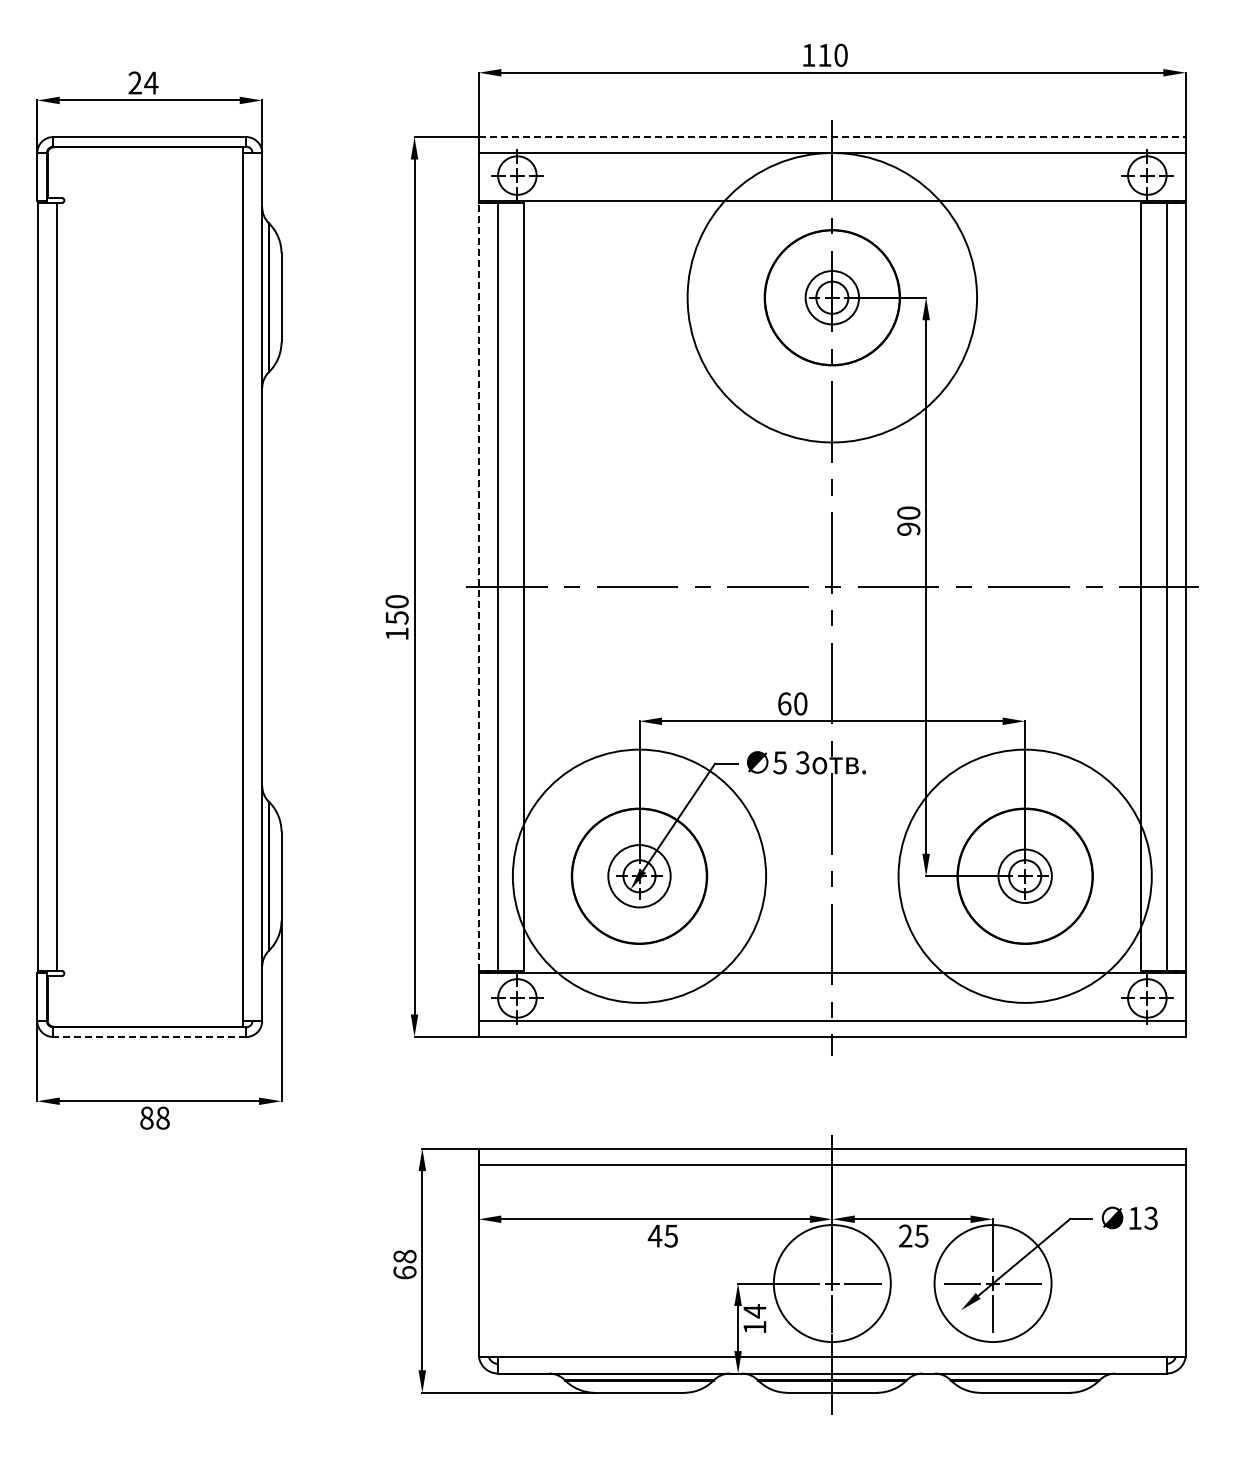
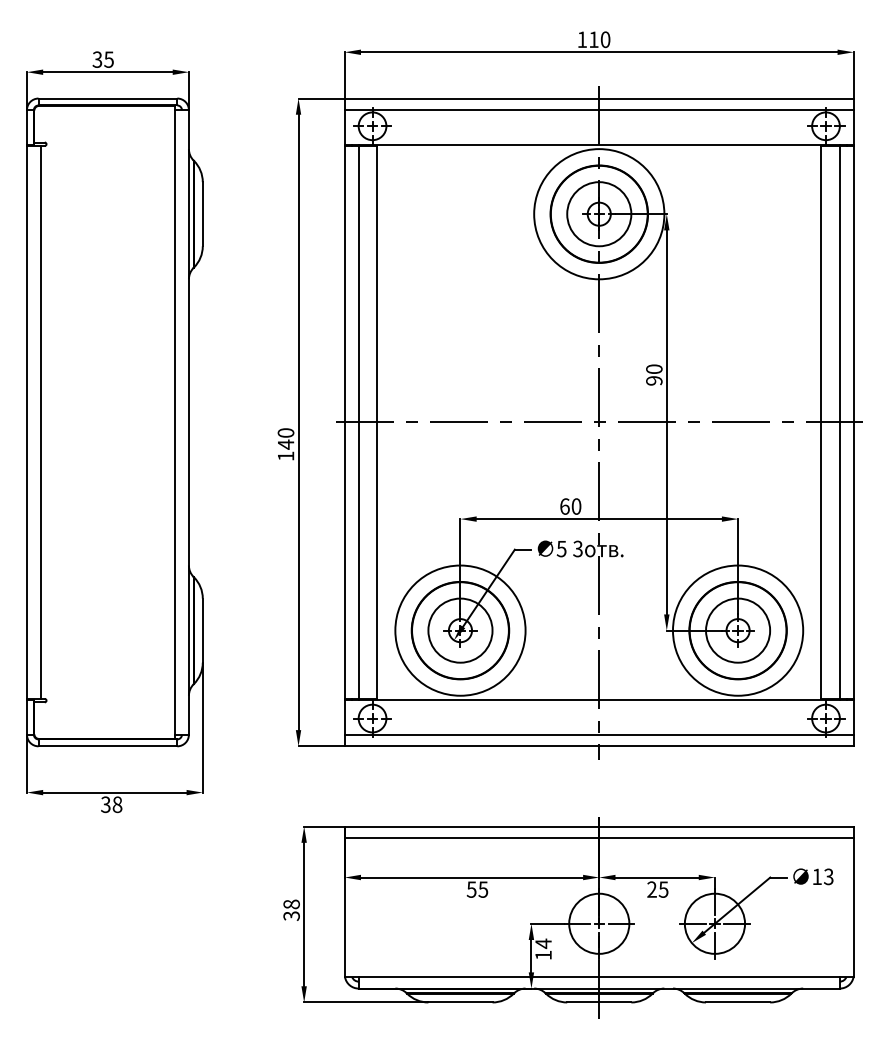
text: (143, 82) -> (103, 59), 24 -> 35
line: (832, 137) -> (599, 98), dashed -> solid
circle: (831, 297) -> (598, 214), size x0.62
circle: (831, 297) -> (598, 214), size x1.67
line: (478, 586) -> (344, 422), dashed -> solid
text: (397, 617) -> (286, 444), 150 -> 140
circle: (639, 875) -> (460, 630), size x0.71
circle: (639, 875) -> (460, 630), size x1.43
circle: (1024, 875) -> (737, 630), size x0.71
circle: (1024, 875) -> (737, 630), size x1.67
line: (149, 1036) -> (107, 745), dashed -> solid
text: (146, 1117) -> (105, 804), 88 -> 38
text: (654, 1235) -> (471, 889), 45 -> 55
text: (404, 1272) -> (291, 915), 68 -> 38
circle: (832, 1283) -> (599, 923), size x0.71
circle: (992, 1283) -> (714, 923), size x0.71

